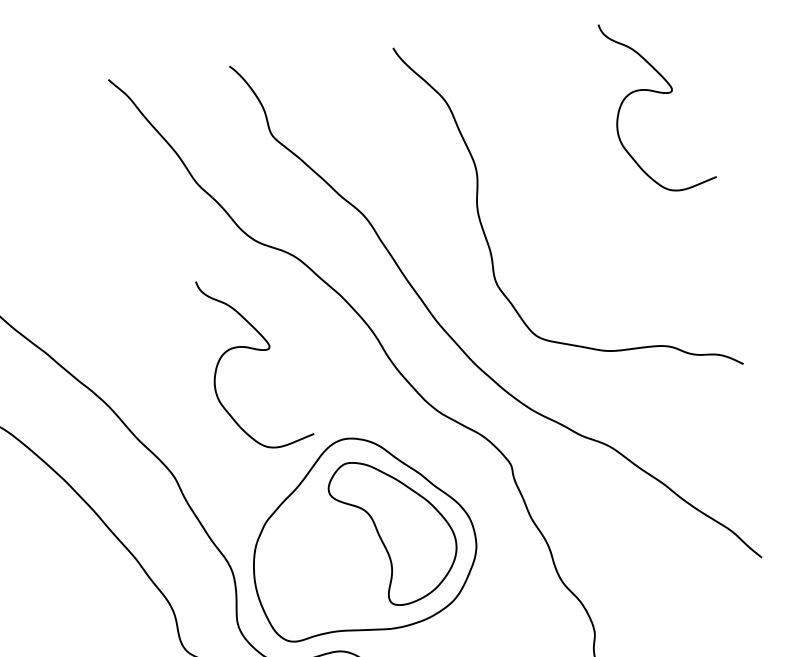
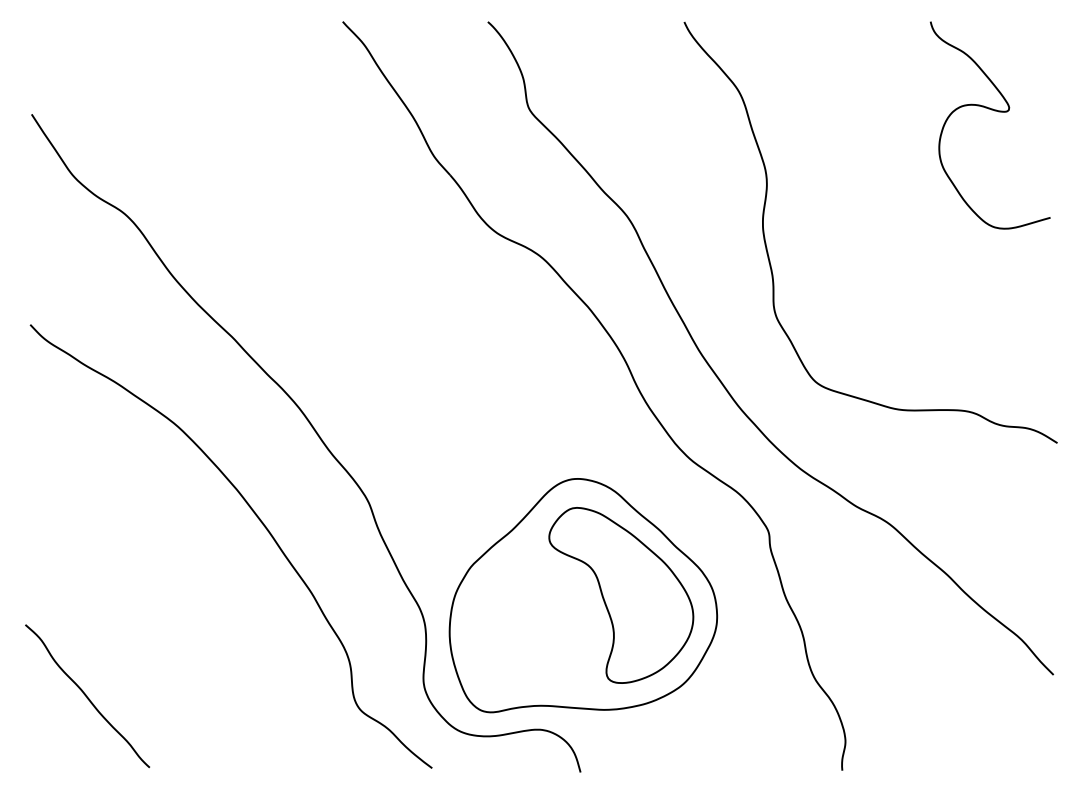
curve: (257, 350) -> (483, 362), removed

